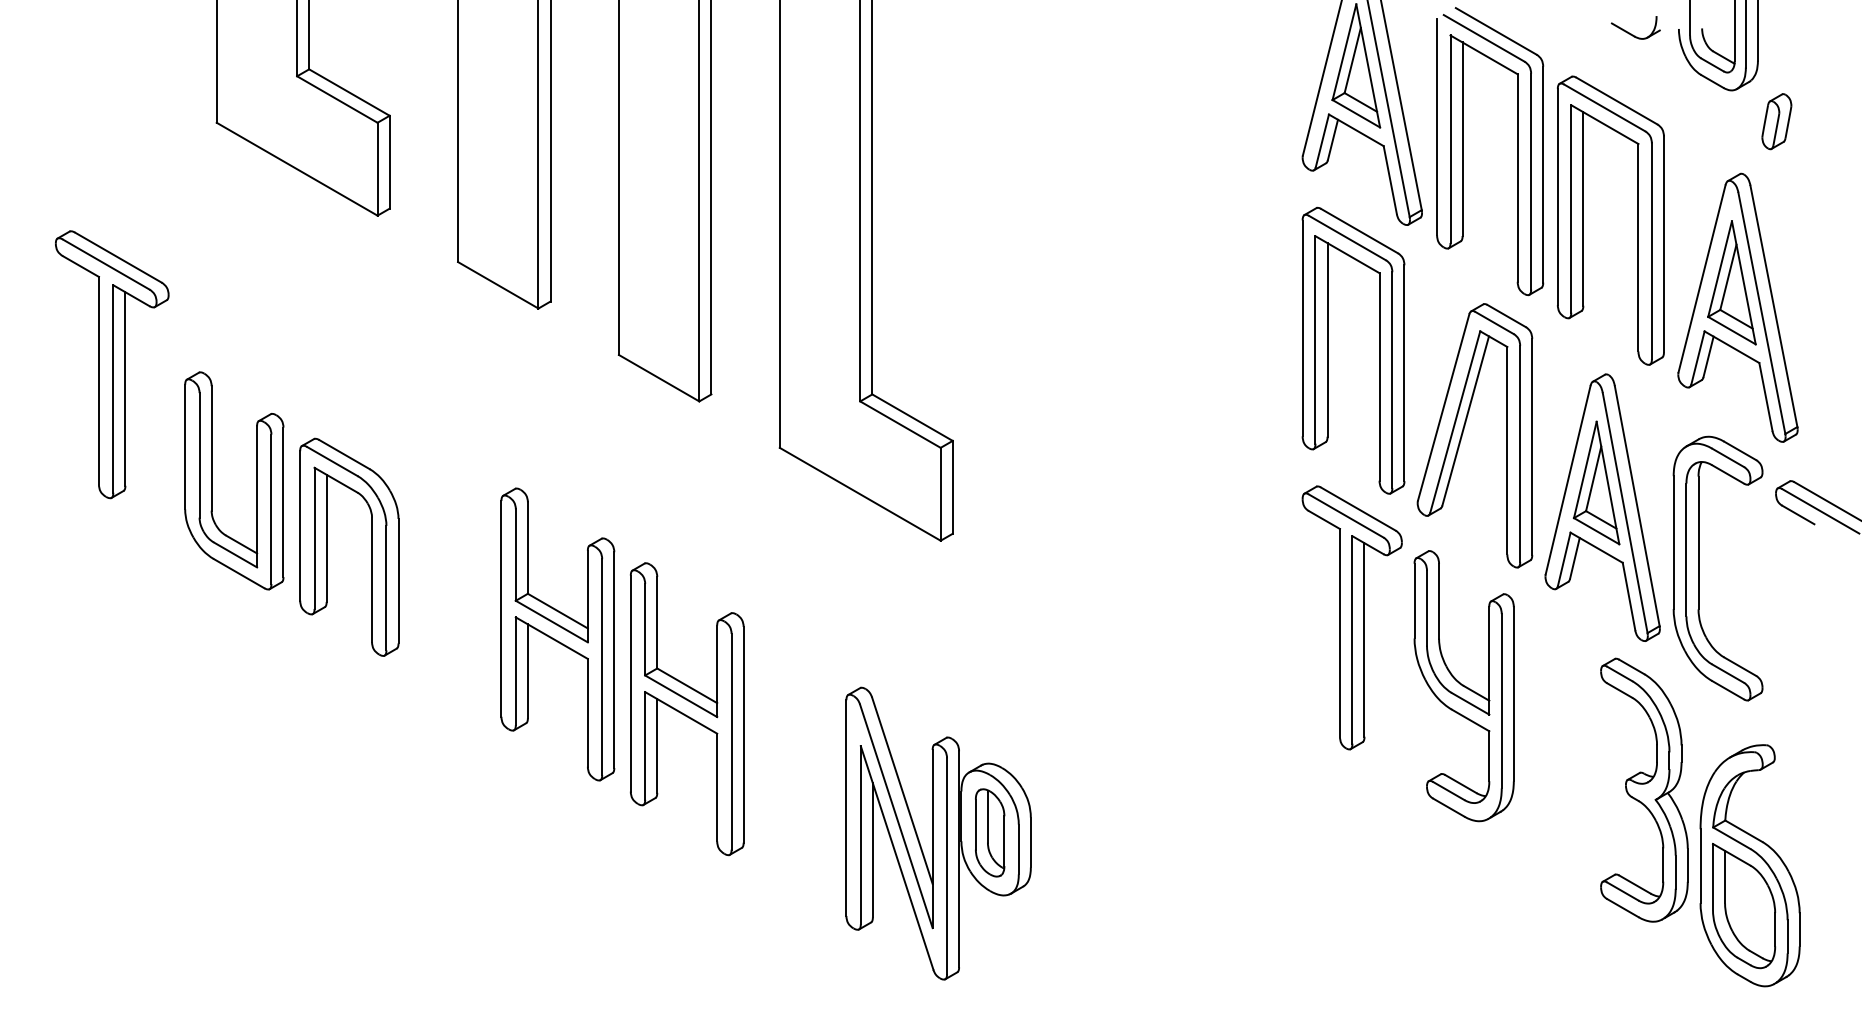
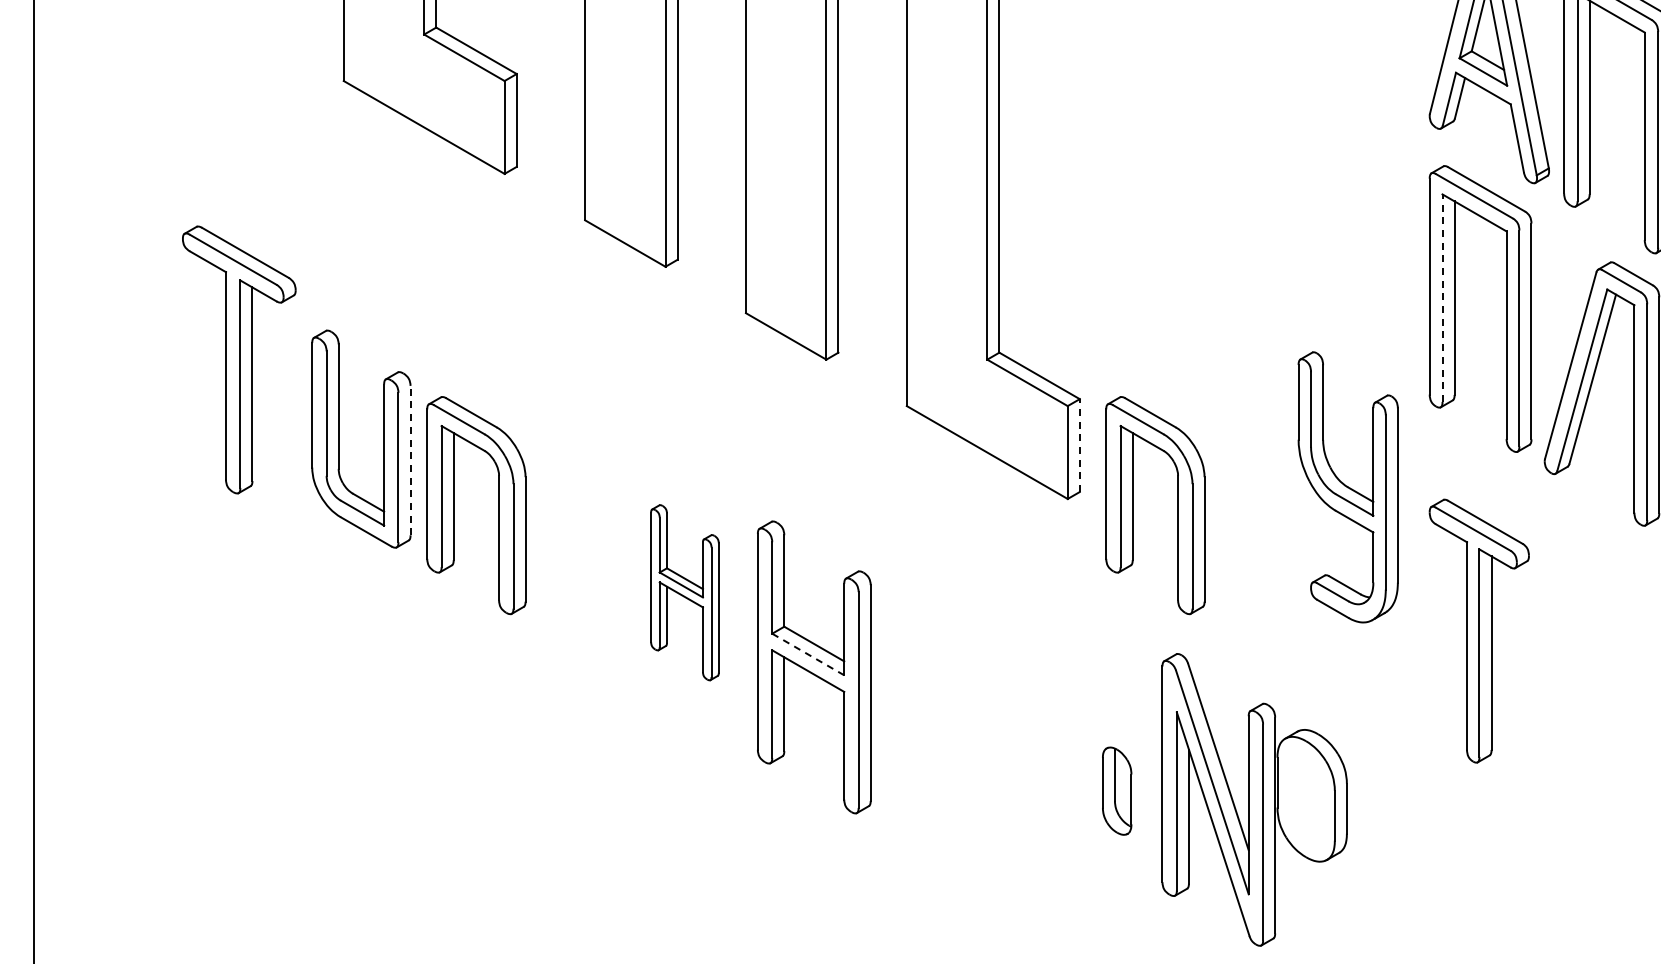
line: (1315, 339) -> (1442, 297), solid -> dashed
part: (112, 364) -> (239, 359), moved
line: (952, 486) -> (1079, 444), solid -> dashed
line: (283, 502) -> (410, 460), solid -> dashed
part: (1006, 546) -> (1133, 504), added
part: (1351, 617) -> (1478, 630), moved
part: (557, 634) -> (684, 592), size x0.6
part: (1463, 686) -> (1347, 487), moved
line: (681, 696) -> (808, 654), solid -> dashed
part: (938, 833) -> (1254, 799), moved

